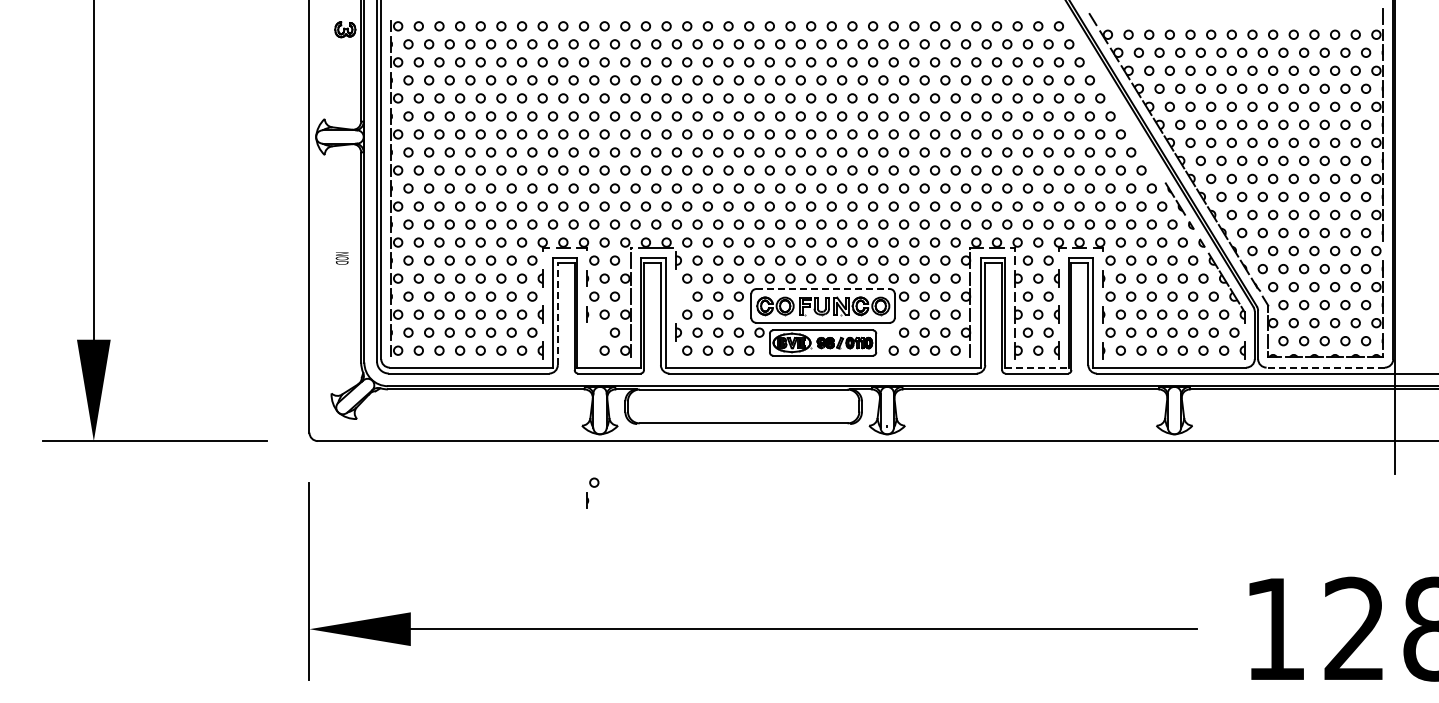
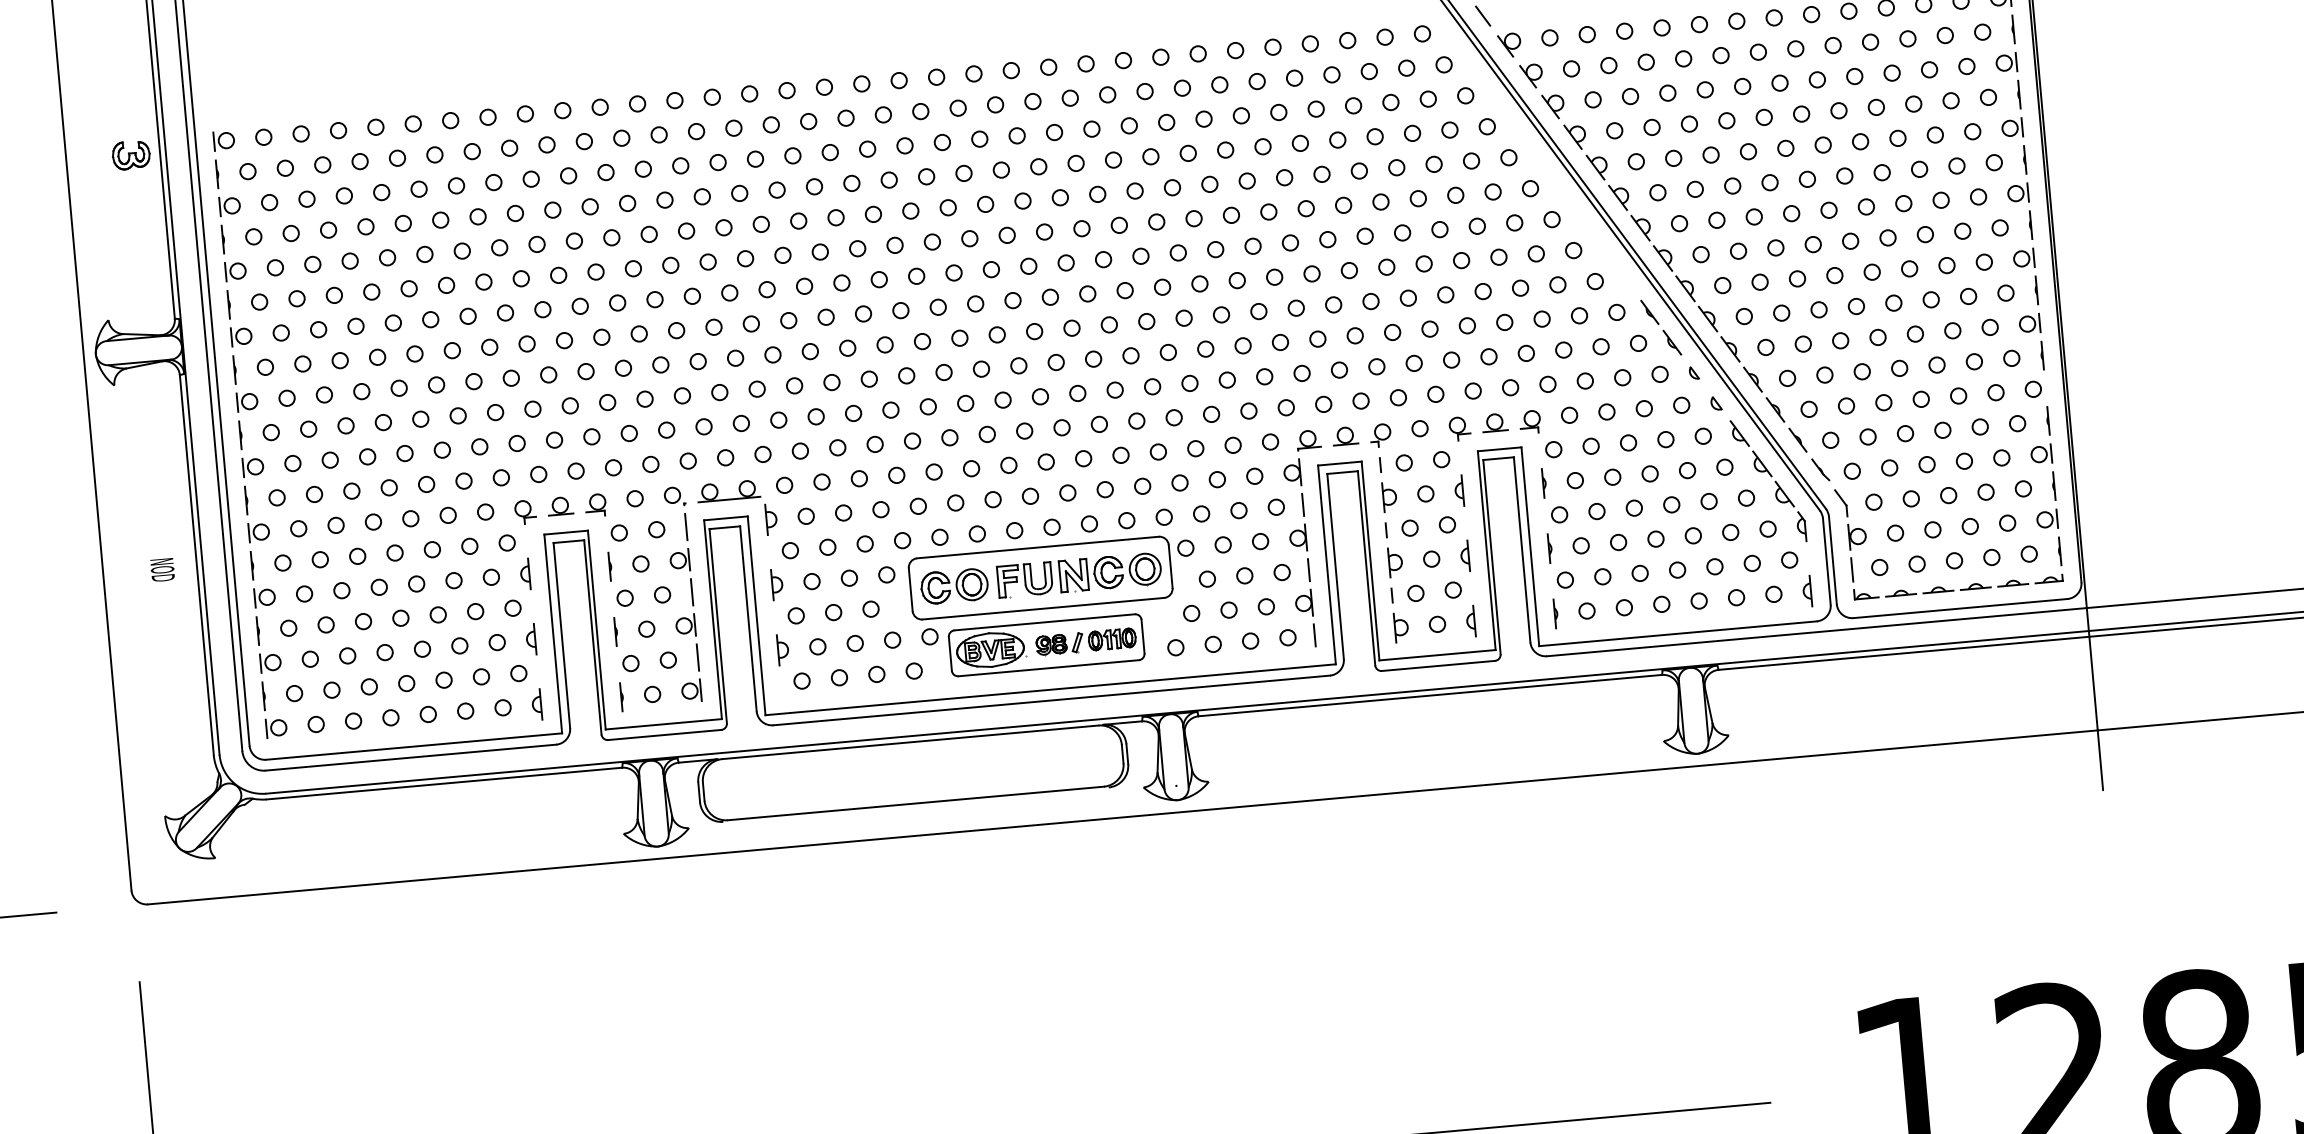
line: (823, 289) -> (1038, 548), dashed -> solid
part: (678, 296) -> (777, 584), added
line: (557, 313) -> (561, 634), dashed -> solid
line: (1037, 367) -> (1438, 654), dashed -> solid
line: (1325, 367) -> (1960, 608), dashed -> solid
part: (592, 492) -> (629, 681), moved

